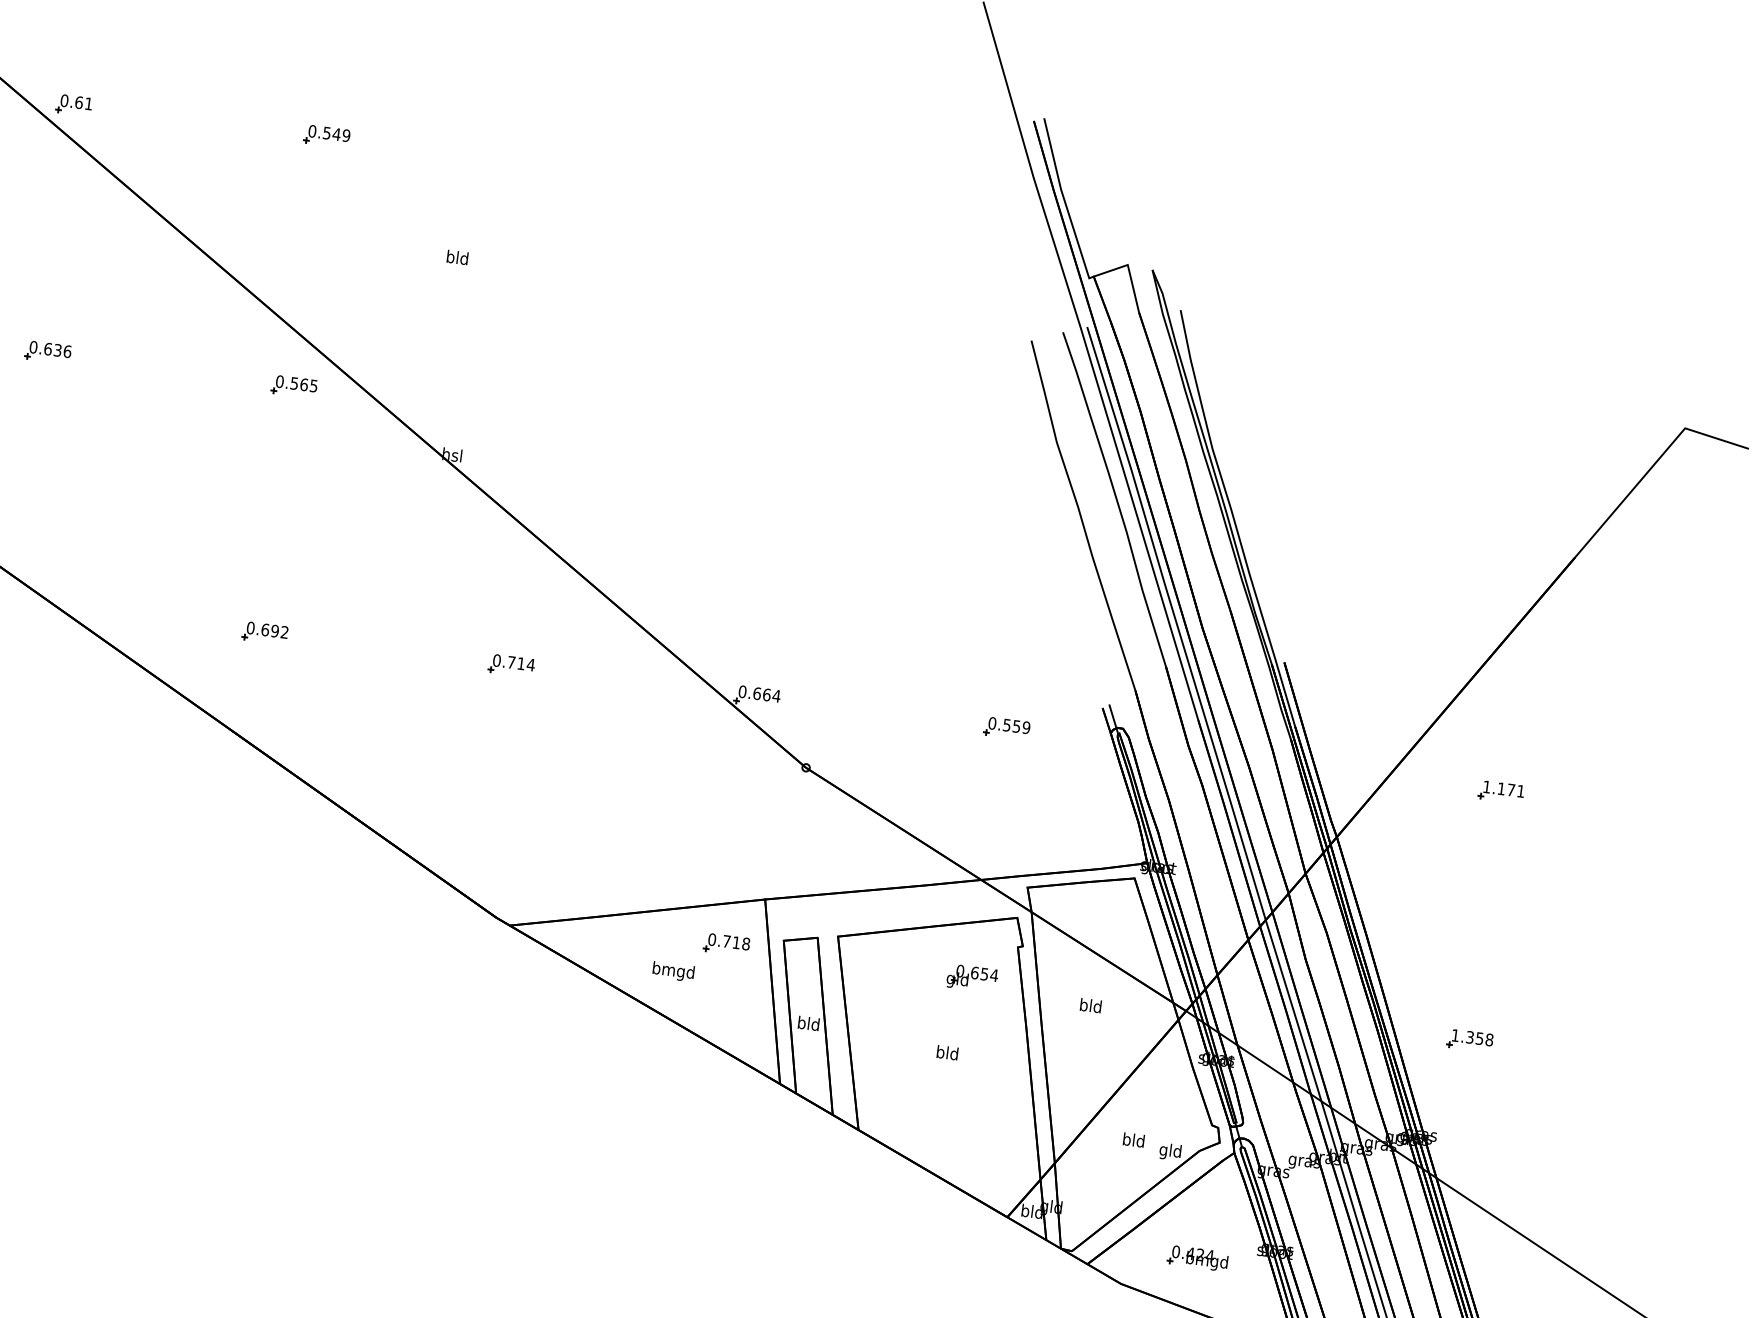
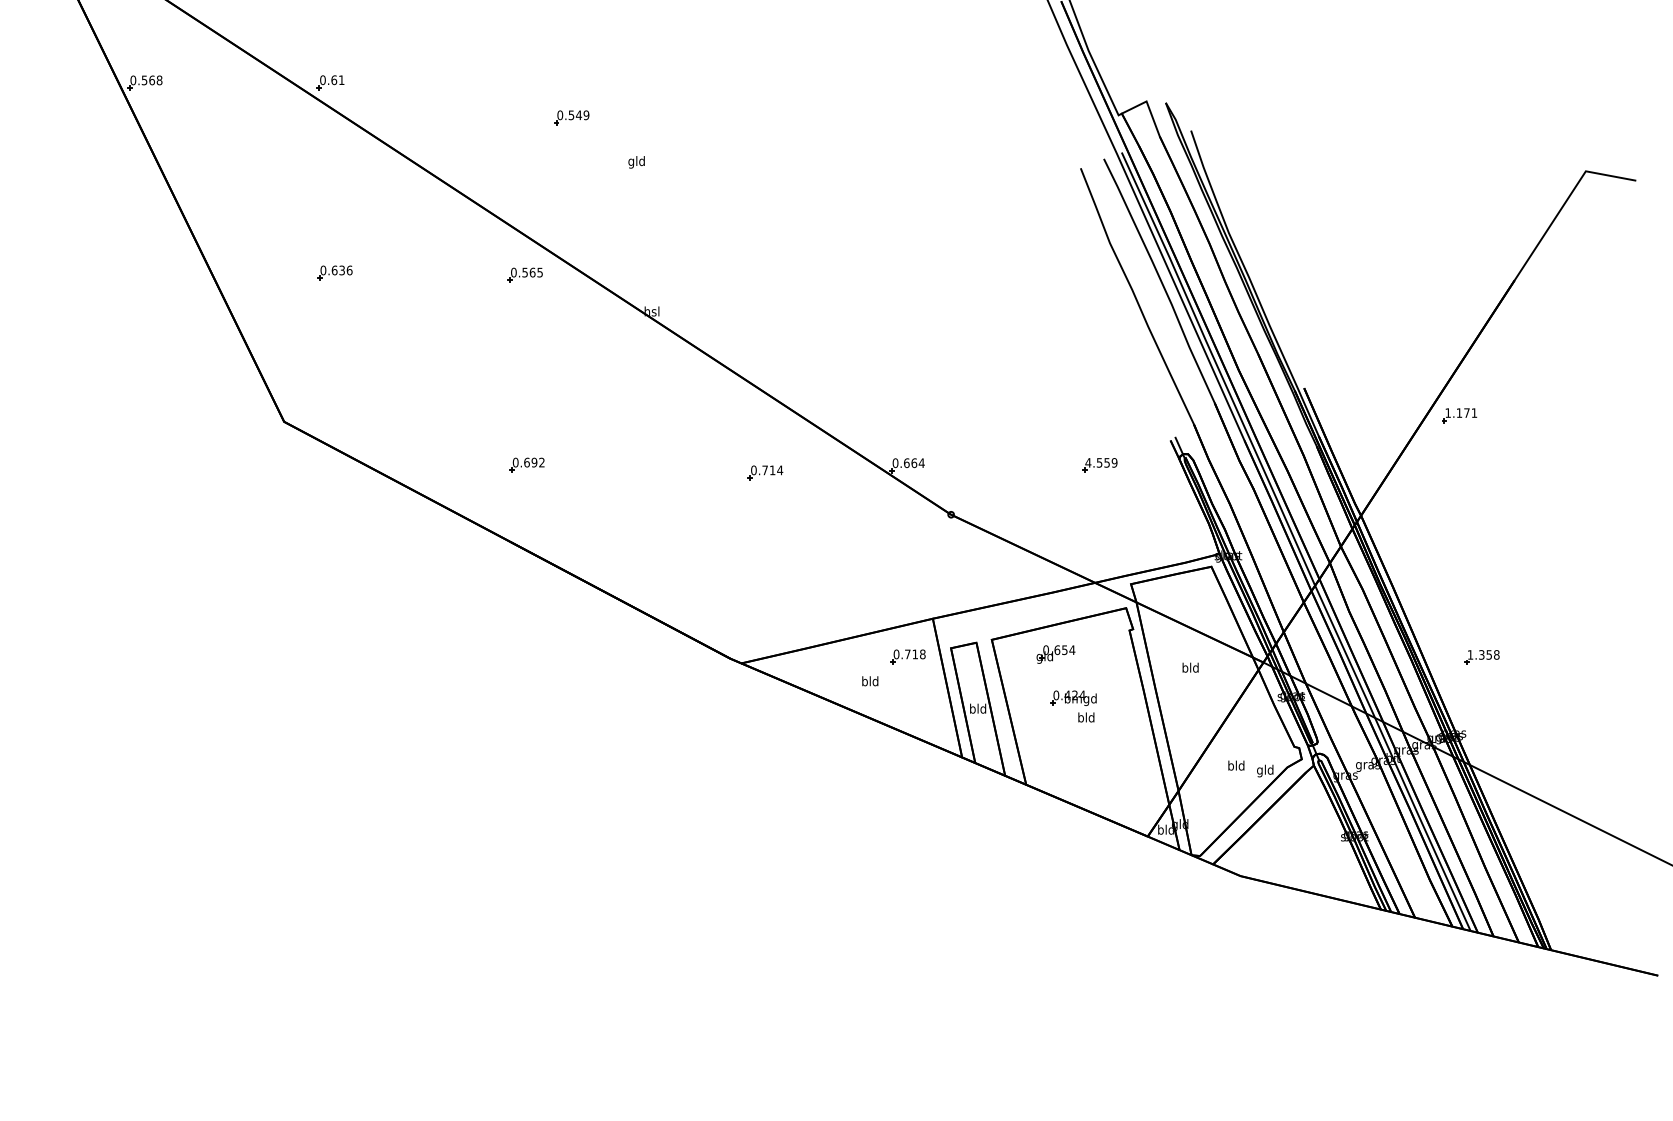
part: (326, 136) -> (571, 117), moved
text: (450, 258) -> (631, 162), bld -> gld
part: (511, 665) -> (765, 472), moved
text: (992, 722) -> (1088, 462), 0.559 -> 4.559
part: (1501, 792) -> (1459, 415), moved
text: (673, 971) -> (870, 682), bmgd -> bld
part: (971, 978) -> (1055, 654), moved
part: (1198, 1257) -> (1073, 697), moved

